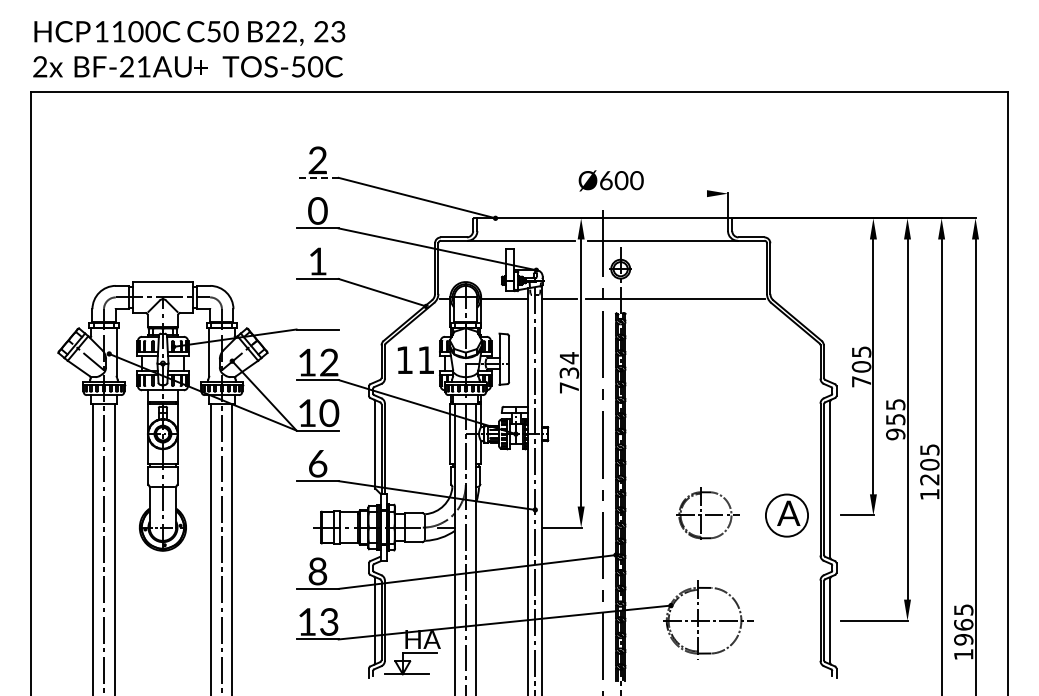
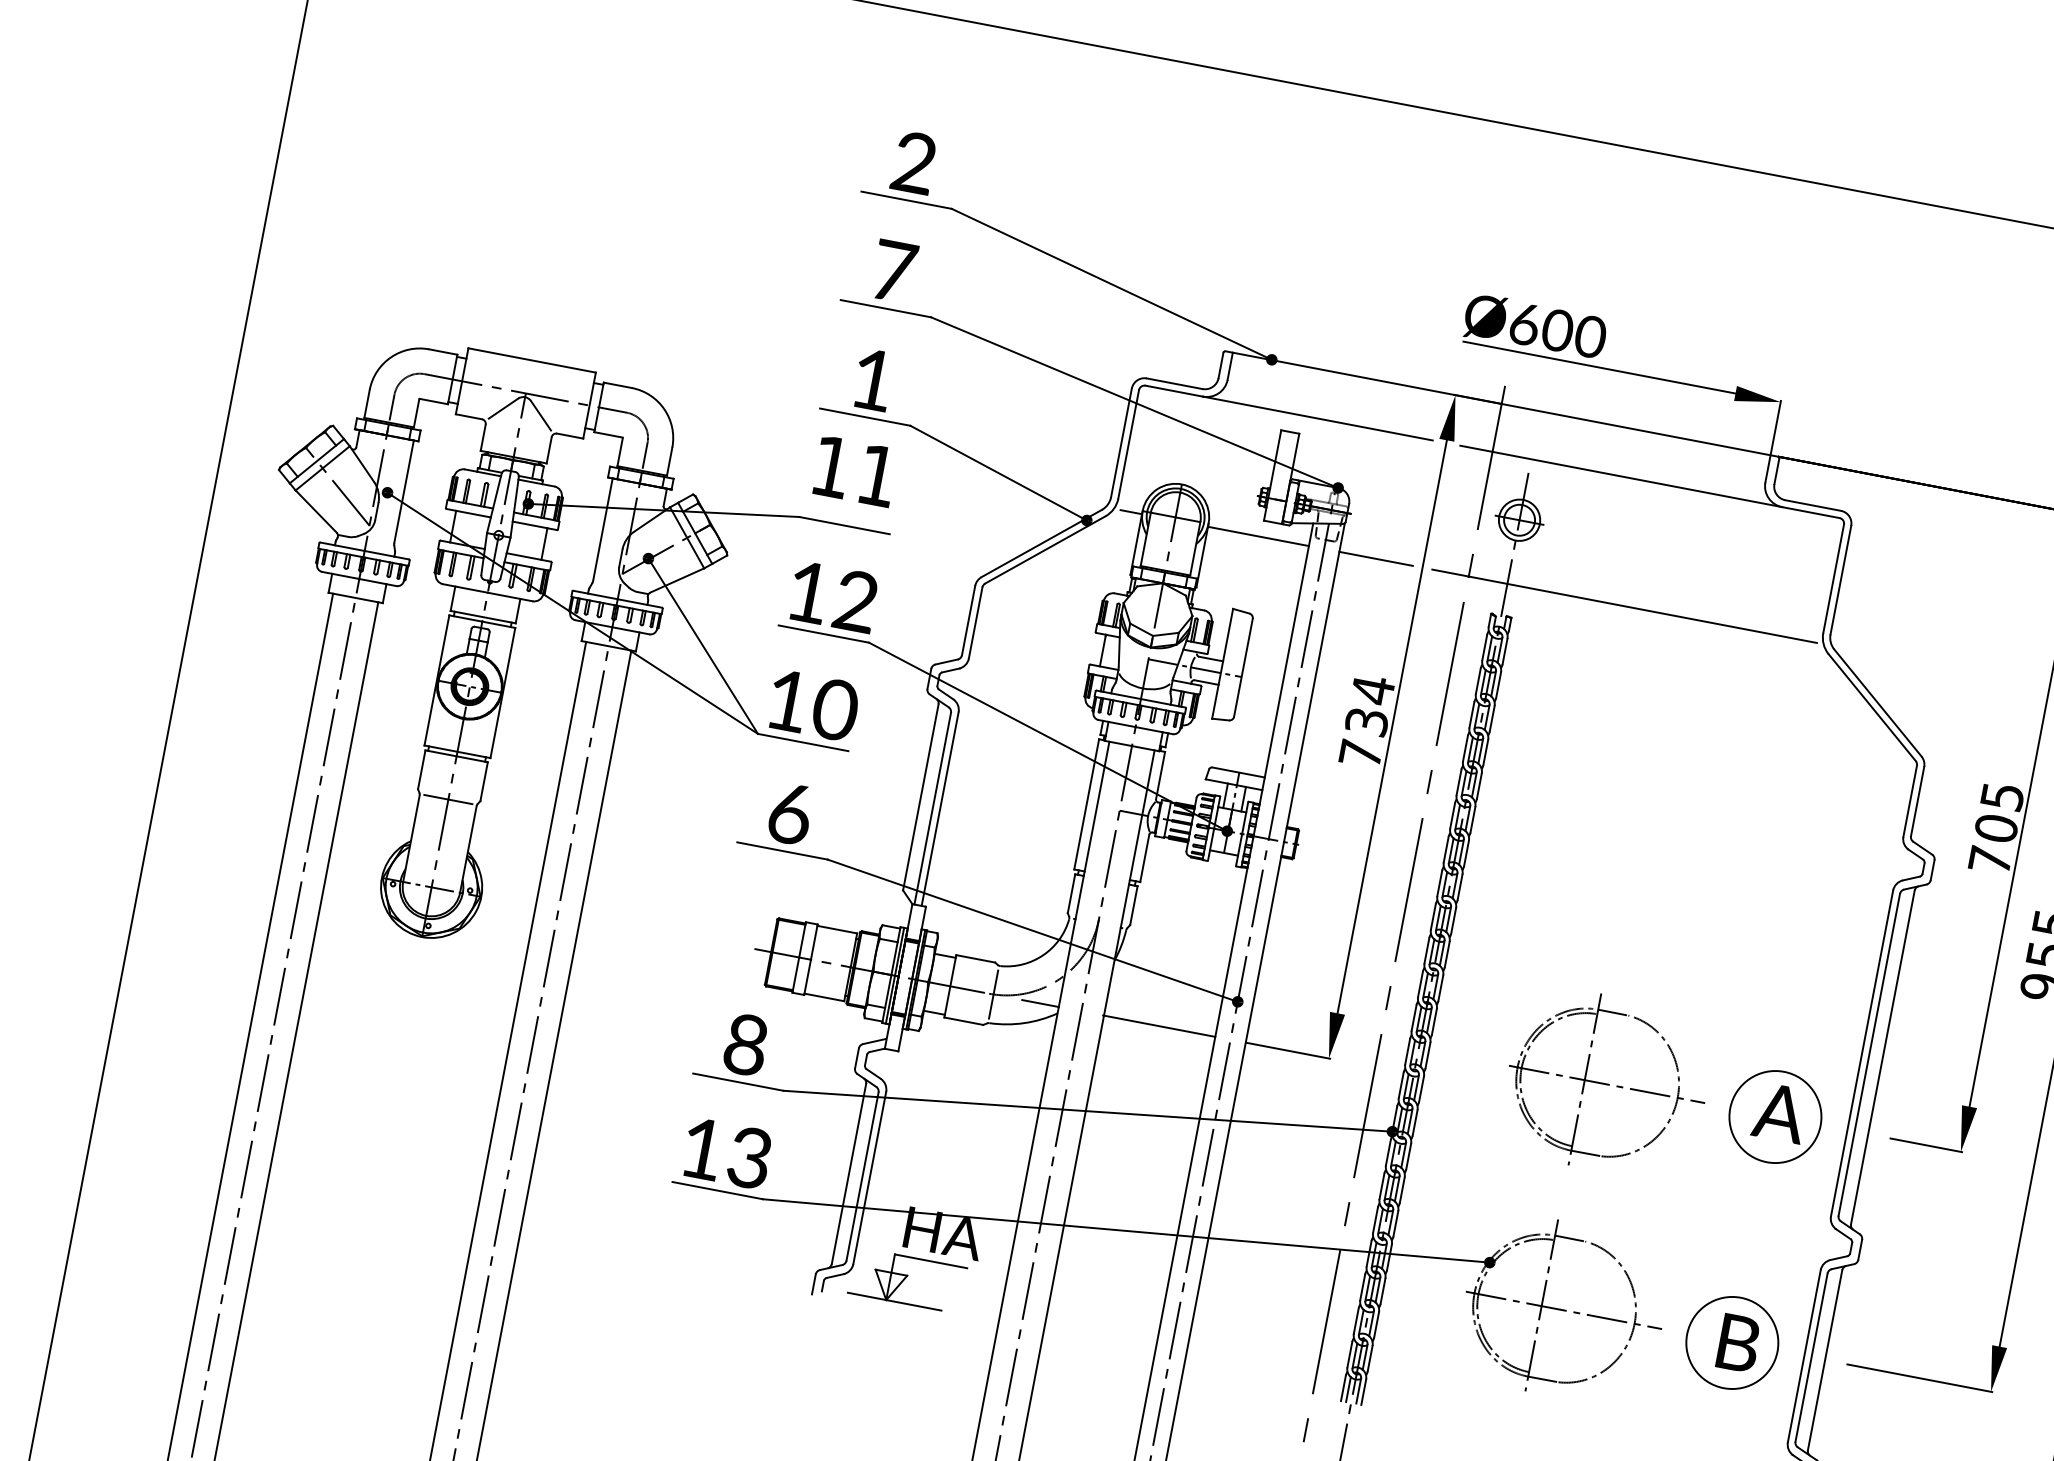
line: (317, 177) -> (906, 199), dashed -> solid
line: (643, 193) -> (1599, 367), added
text: (317, 210) -> (892, 270), 0 -> 7
text: (415, 359) -> (854, 469), moved
part: (708, 514) -> (1607, 1082), size x1.43
line: (501, 527) -> (1158, 1025), added
part: (786, 620) -> (1731, 1341), added

